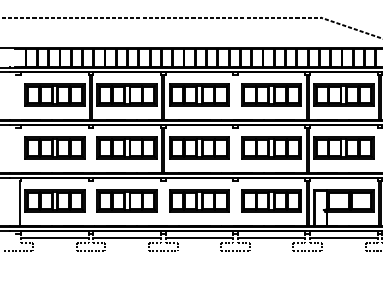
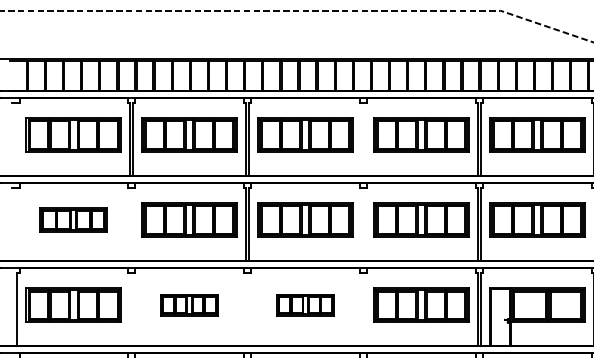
part: (54, 147) -> (72, 219), size x0.7
part: (126, 200) -> (188, 304), size x0.6
part: (199, 200) -> (305, 304), size x0.6

